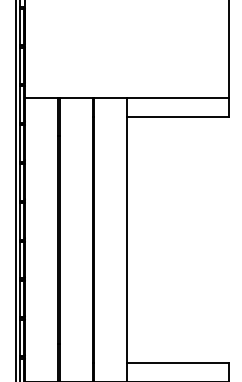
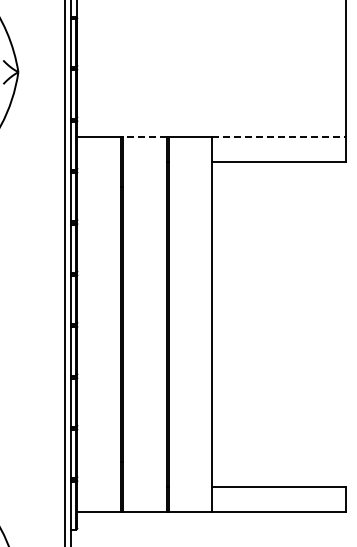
line: (75, 98) -> (144, 137), solid -> dashed
line: (178, 98) -> (279, 137), solid -> dashed

